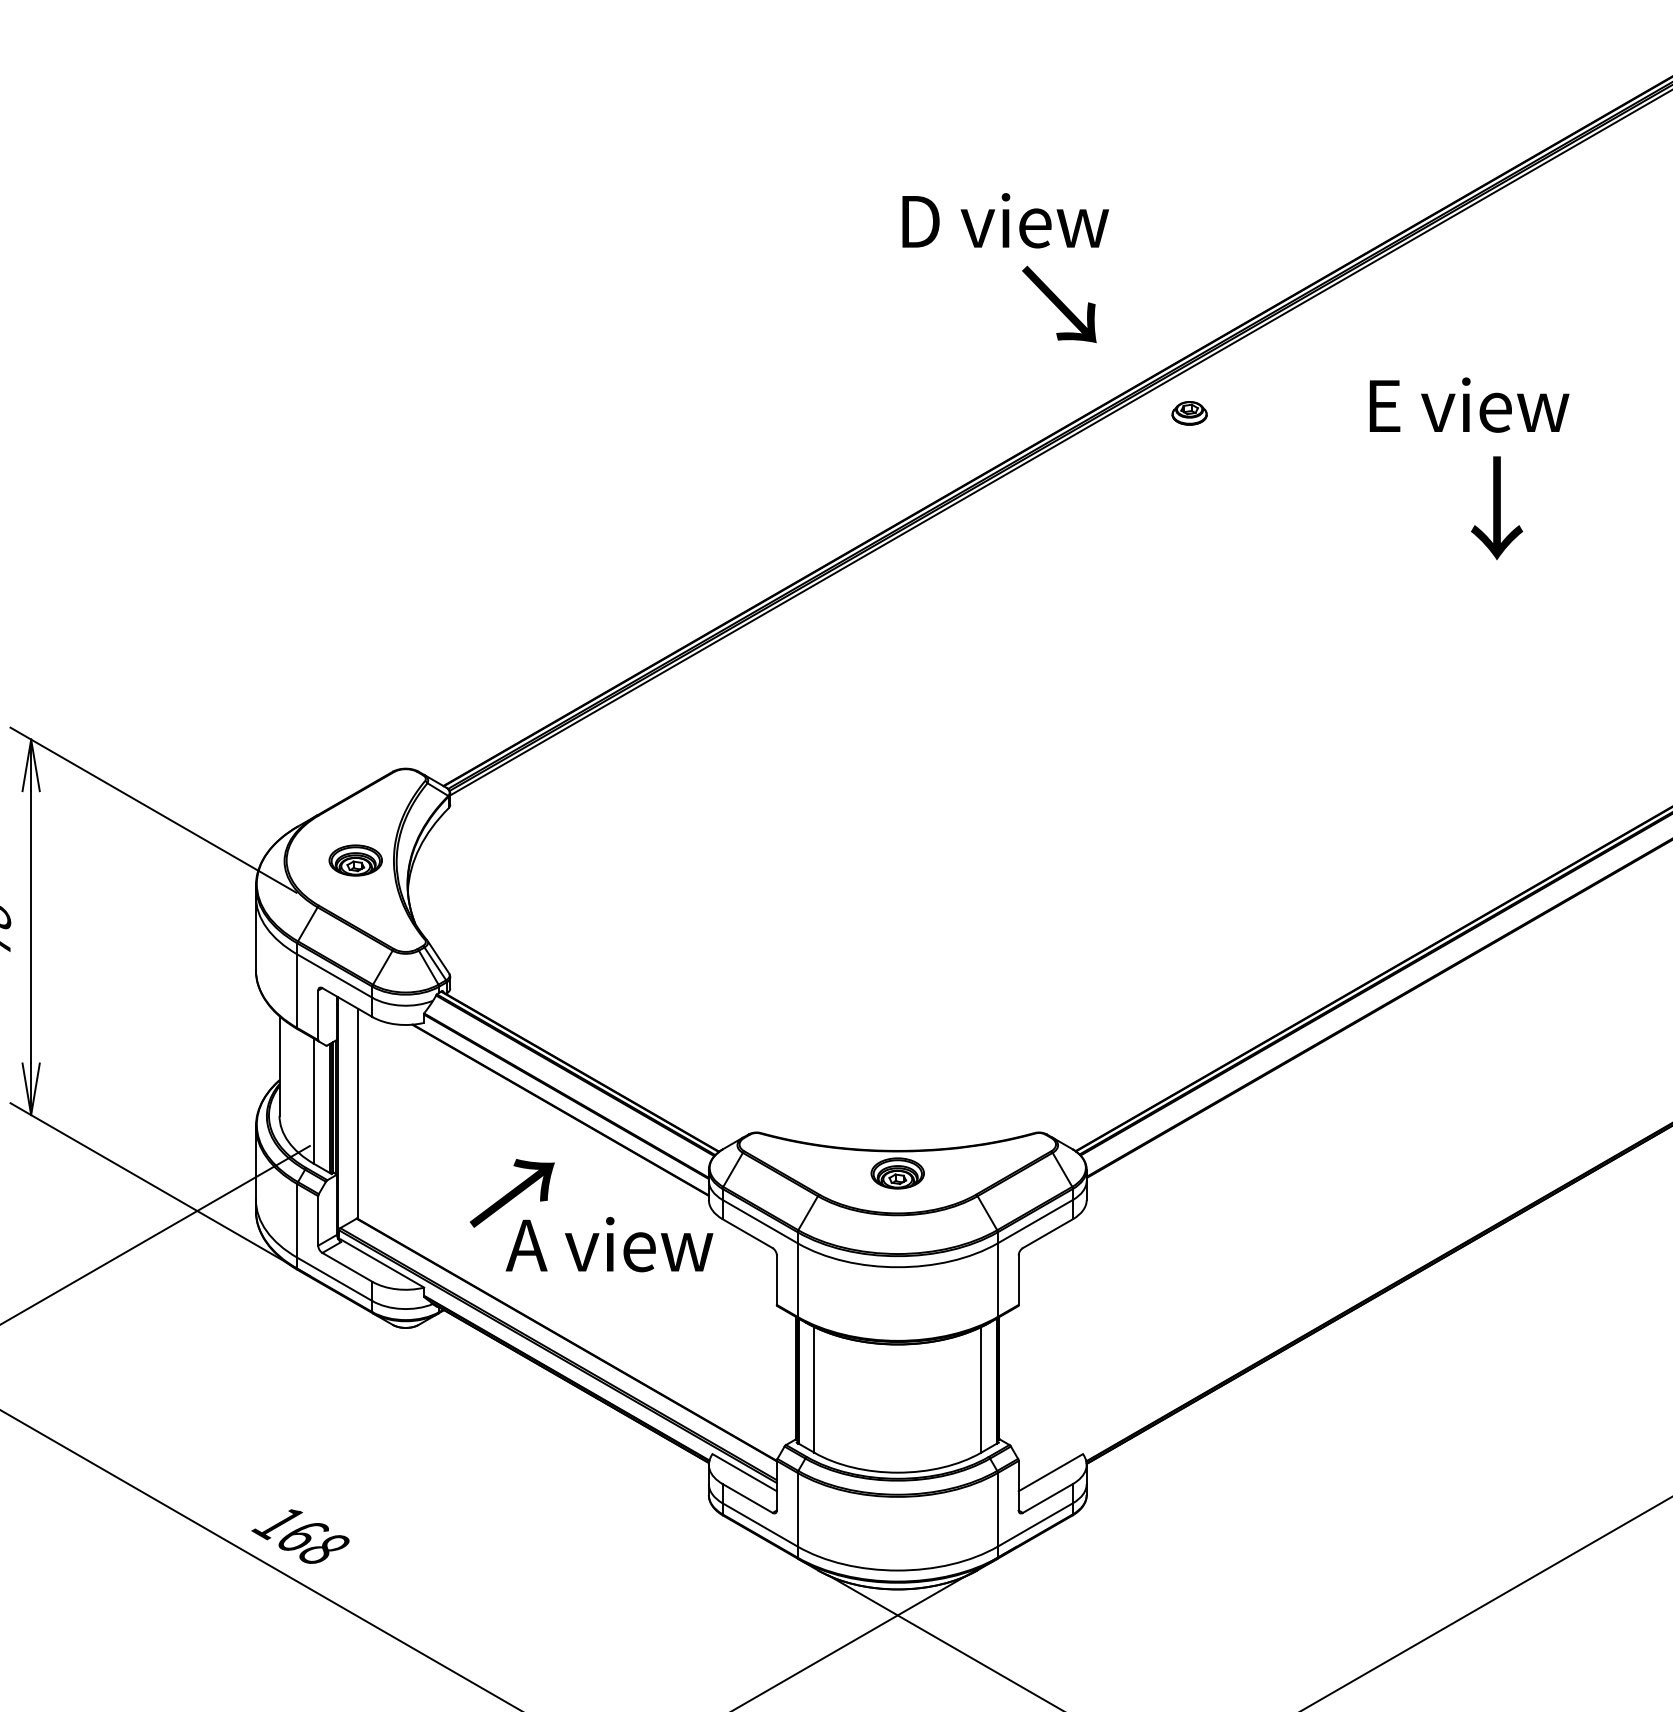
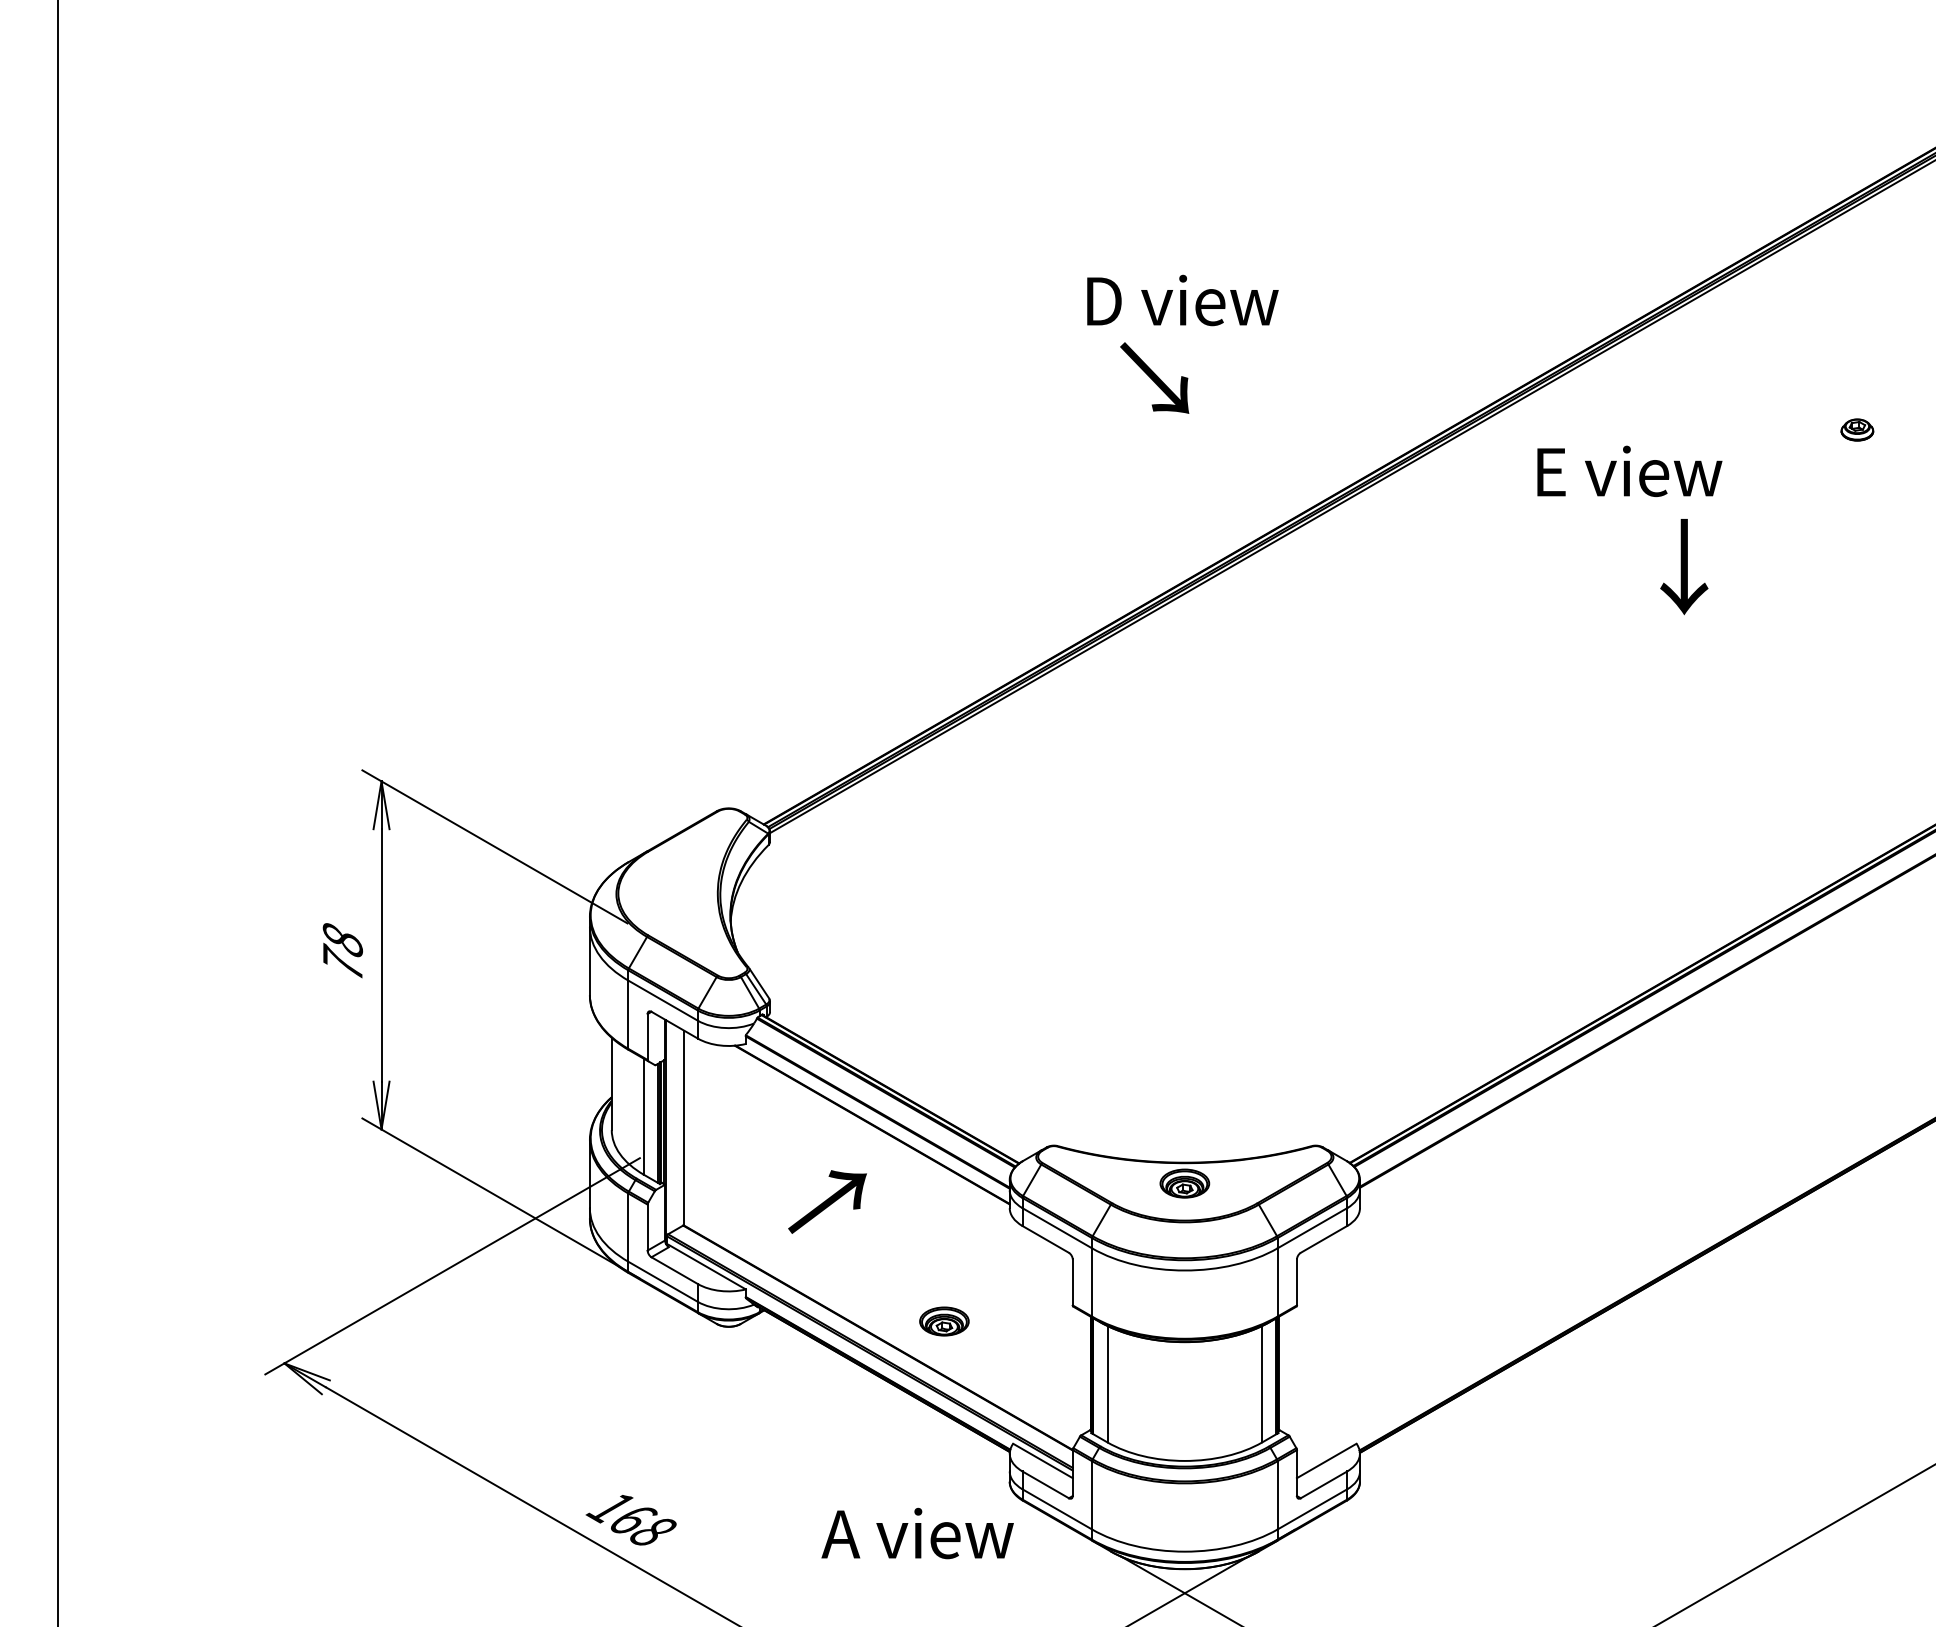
text: (1005, 220) -> (1182, 300), moved
text: (1059, 303) -> (1154, 377), moved
text: (1469, 404) -> (1629, 470), moved
part: (1189, 412) -> (1857, 429), moved
text: (1497, 508) -> (1684, 567), moved
part: (355, 860) -> (944, 1321), moved
text: (609, 1244) -> (917, 1533), moved

